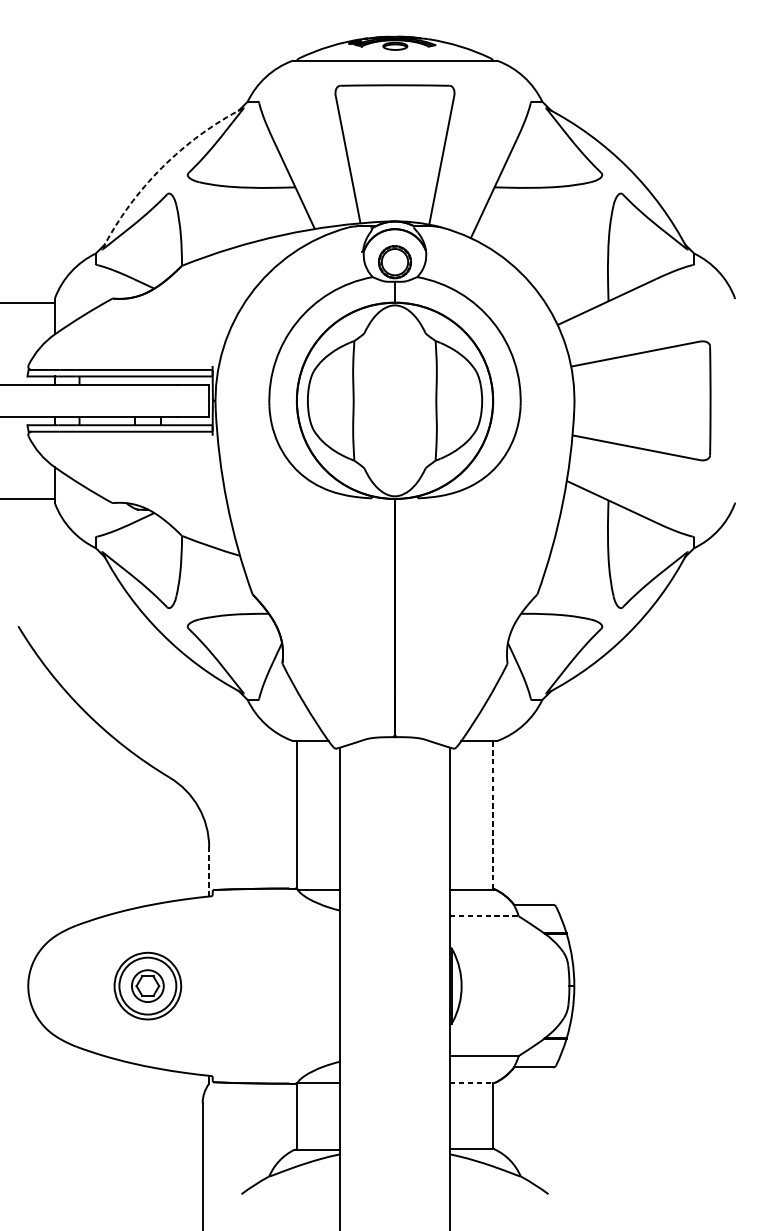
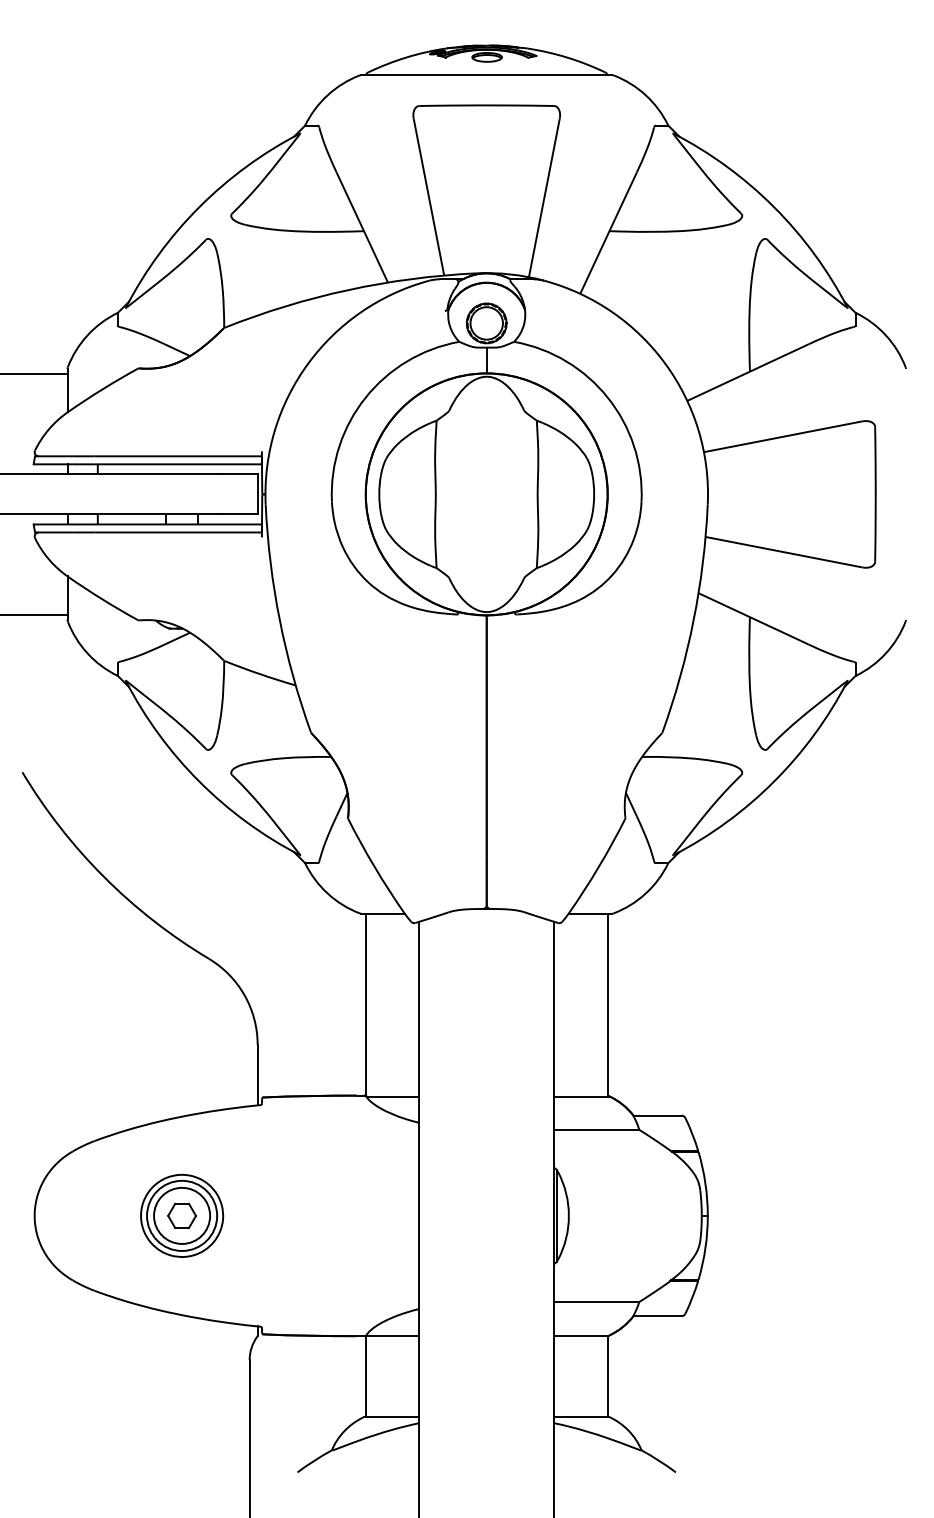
arc: (162, 168) -> (199, 207), dashed -> solid
line: (492, 815) -> (607, 1005), dashed -> solid
line: (209, 871) -> (257, 1074), dashed -> solid
line: (484, 916) -> (597, 1129), dashed -> solid
circle: (148, 985) -> (182, 1215), size x1.43
line: (471, 1083) -> (581, 1335), dashed -> solid

